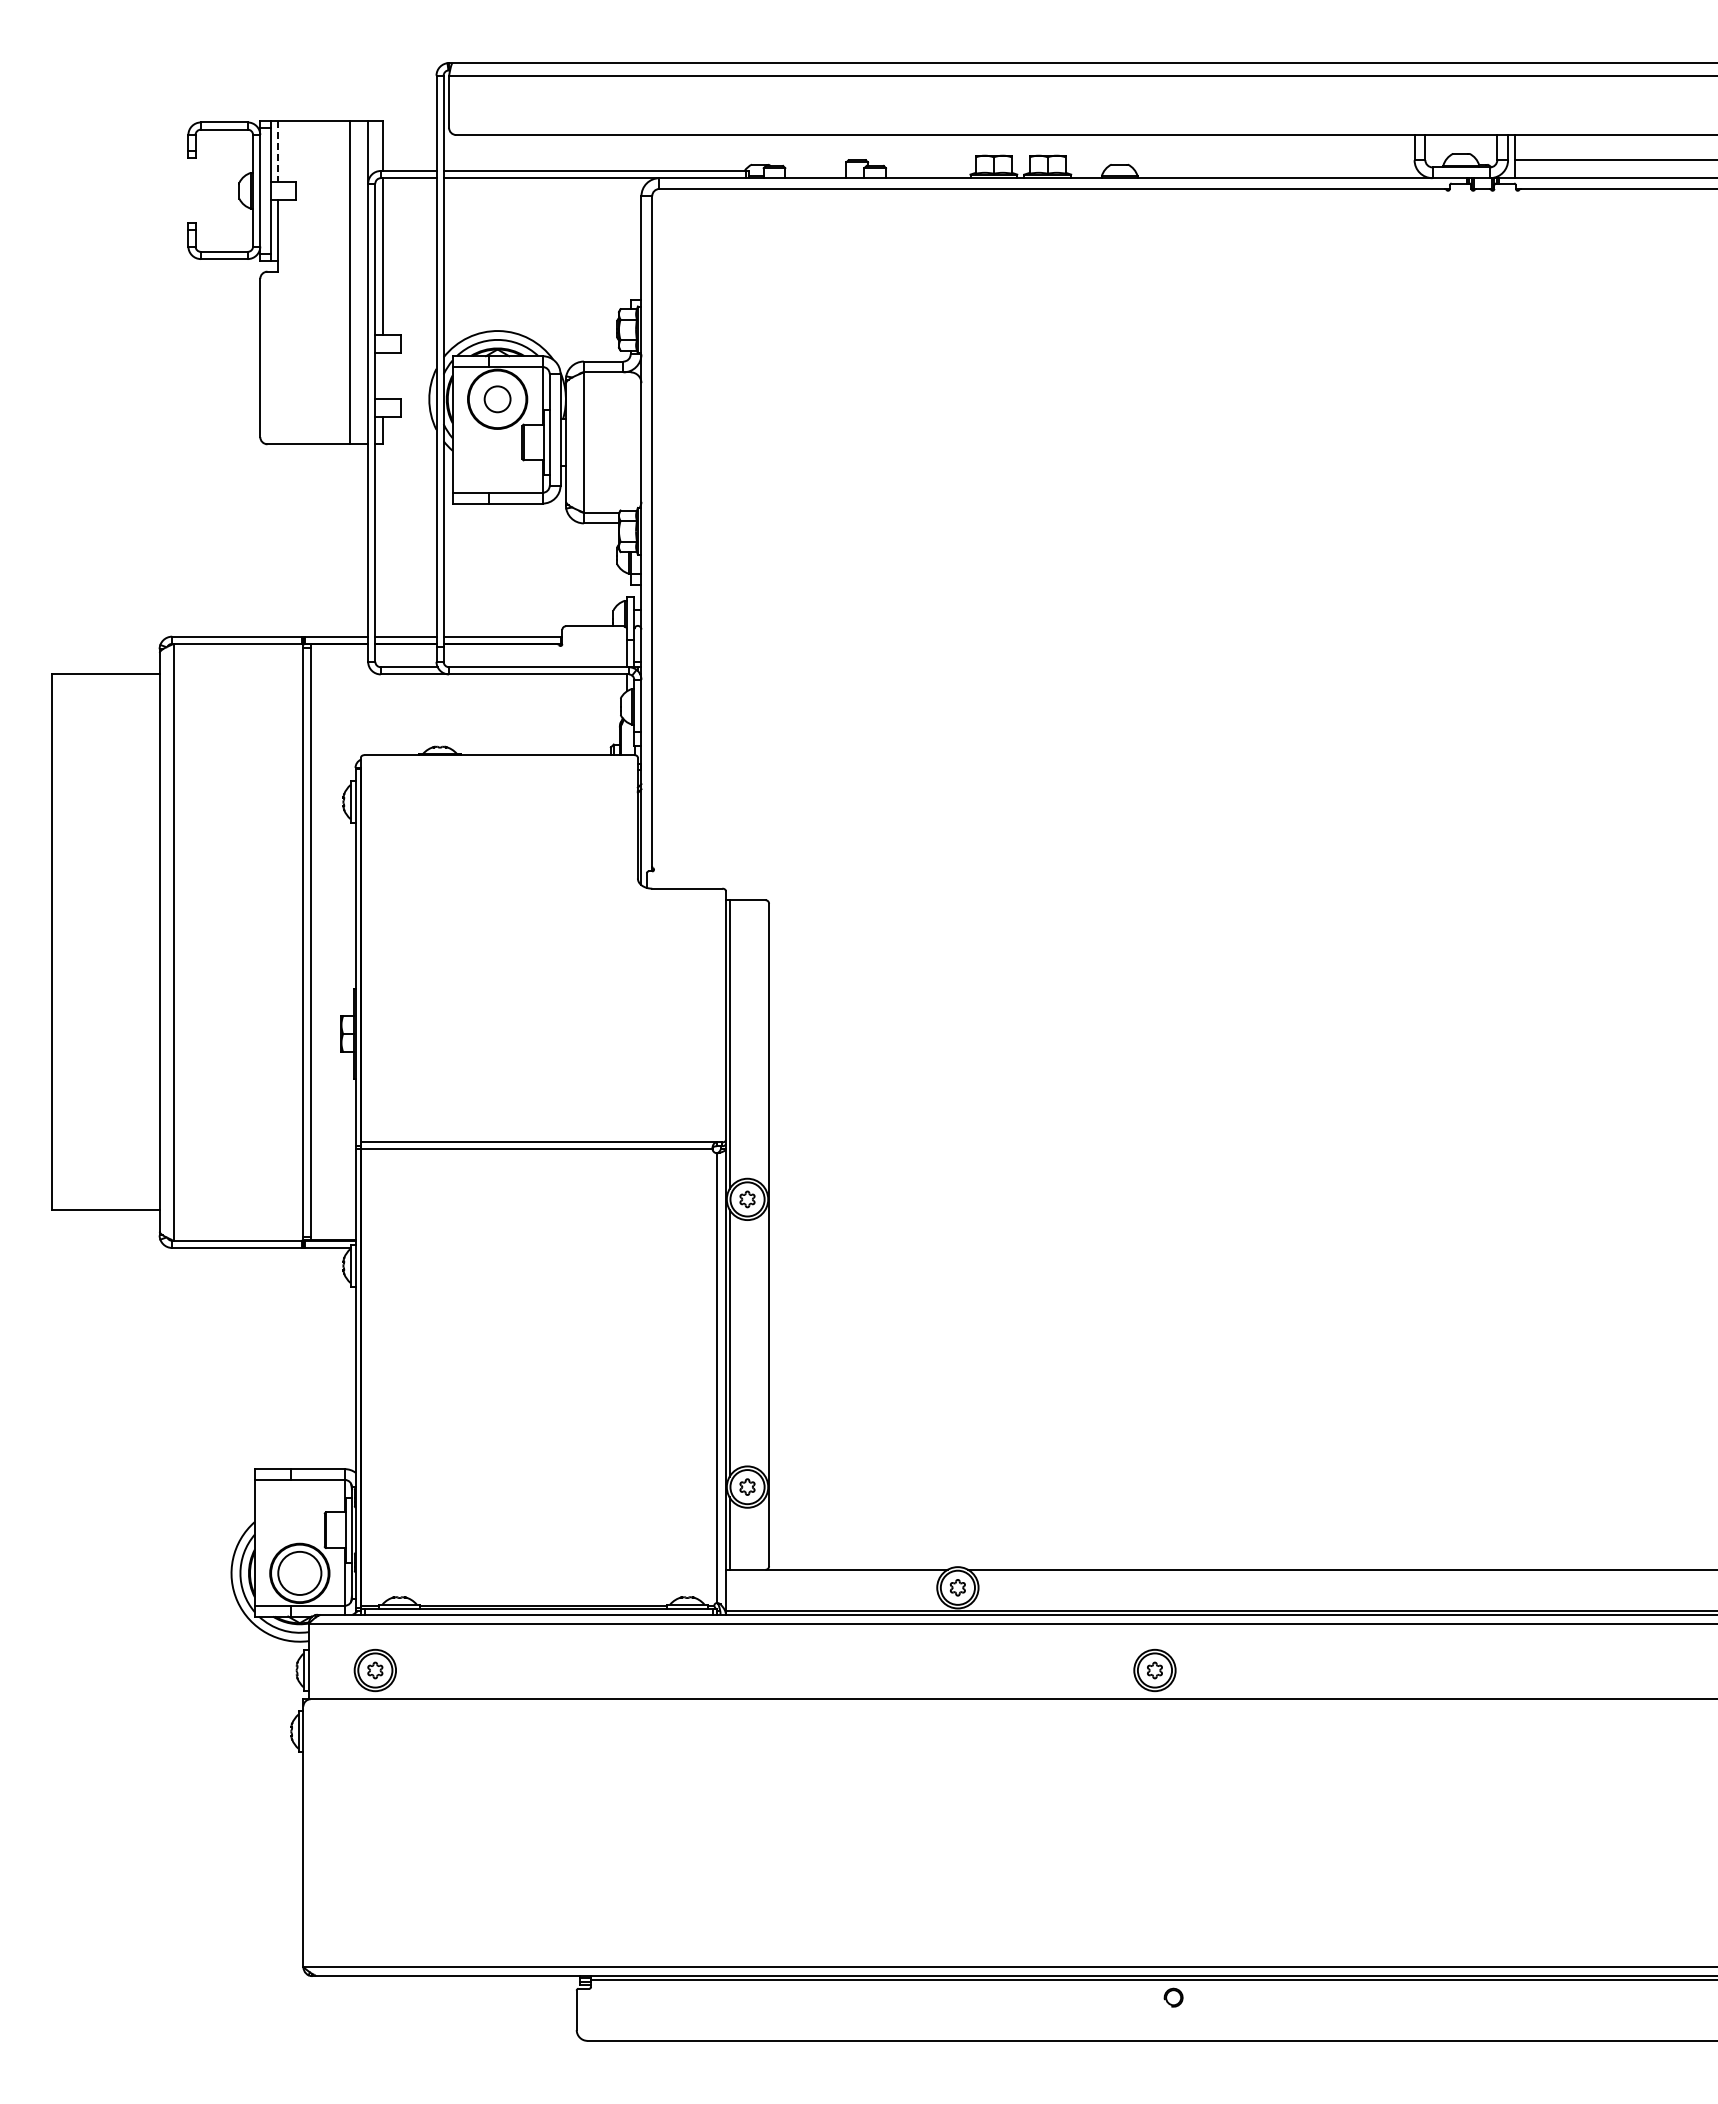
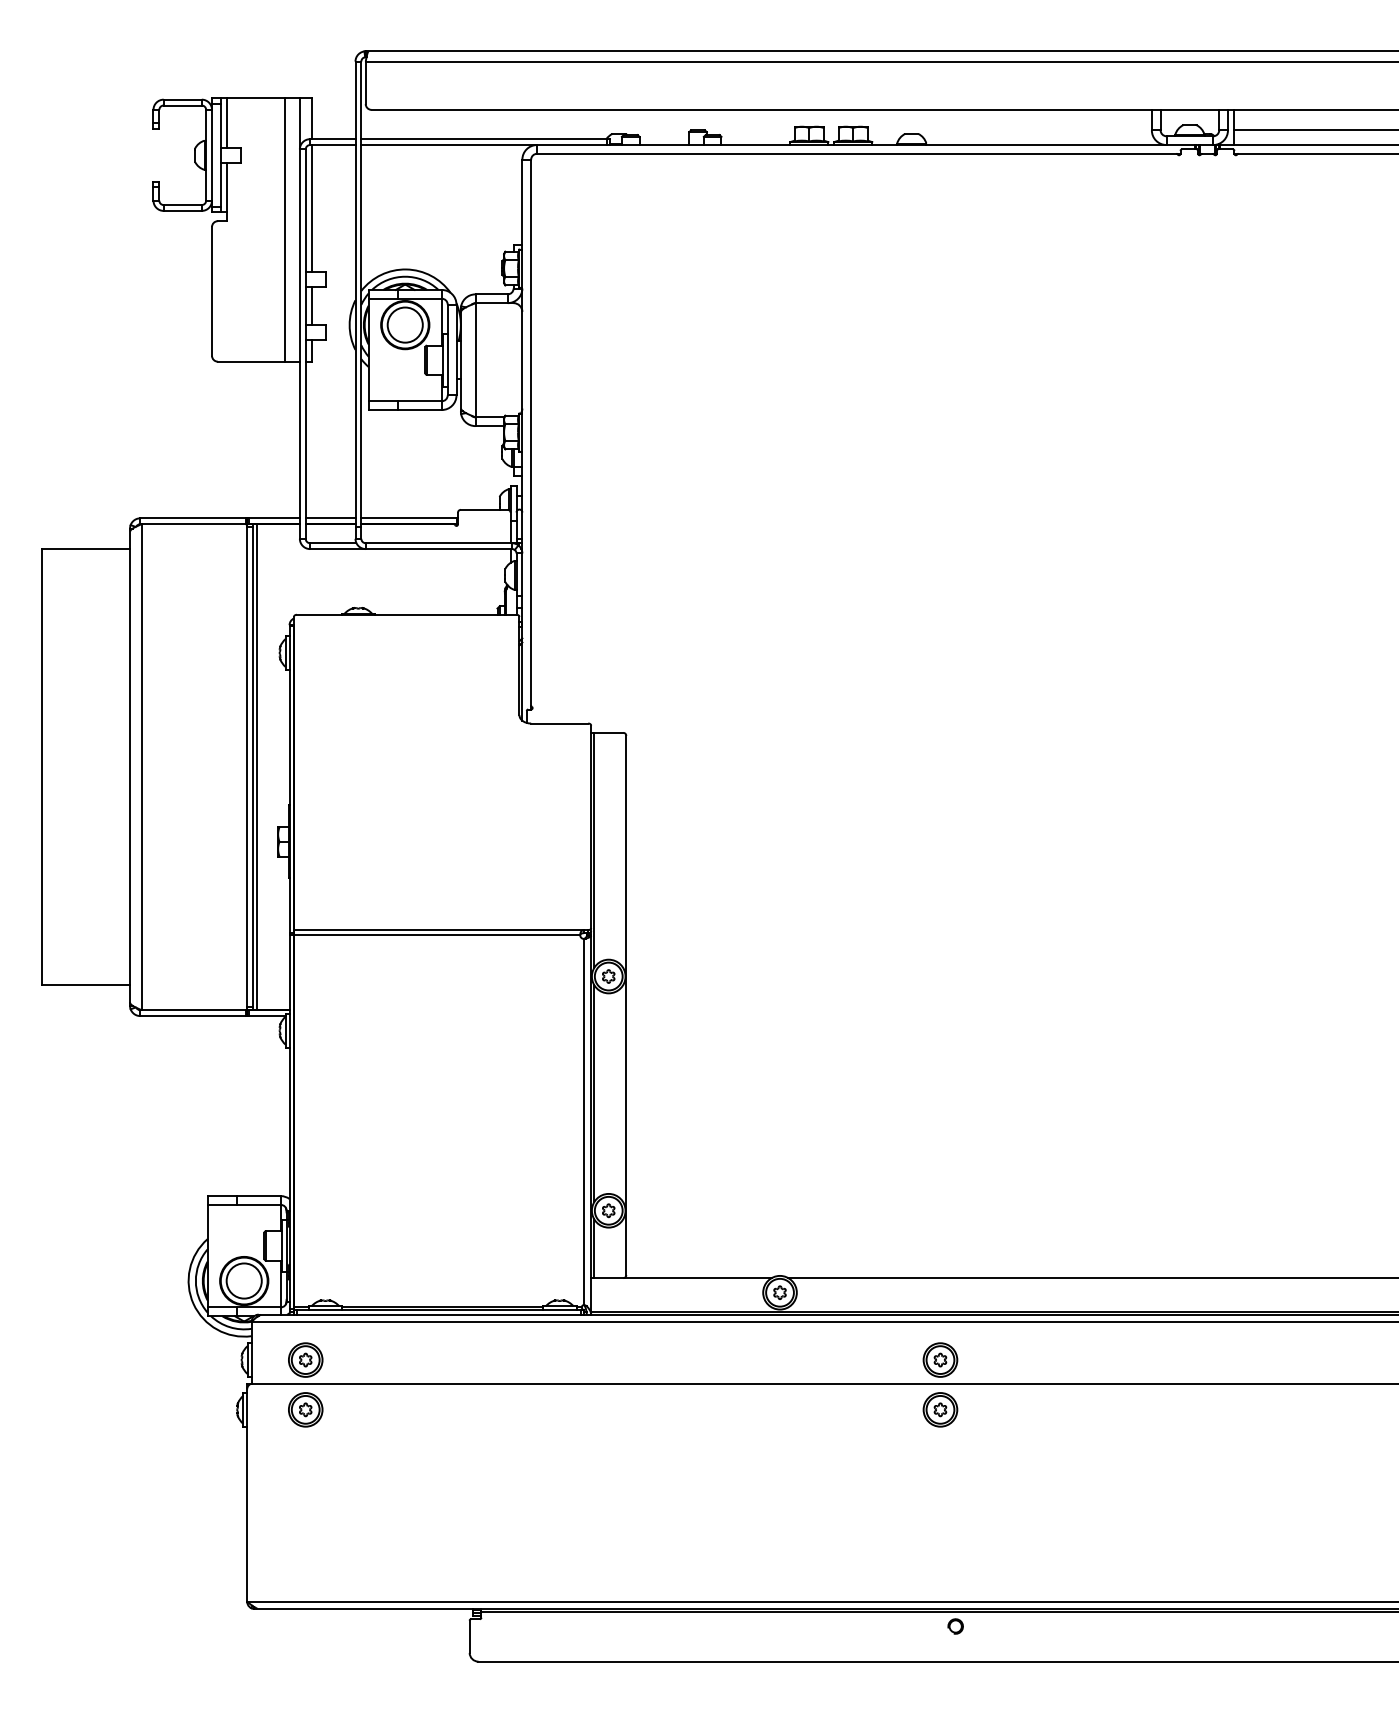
line: (278, 151) -> (226, 123), dashed -> solid
line: (382, 375) -> (311, 305), added
circle: (497, 398) -> (405, 324), size x1.67
line: (316, 942) -> (257, 767), added
part: (374, 1731) -> (305, 1409), added
part: (1154, 1731) -> (940, 1409), added

